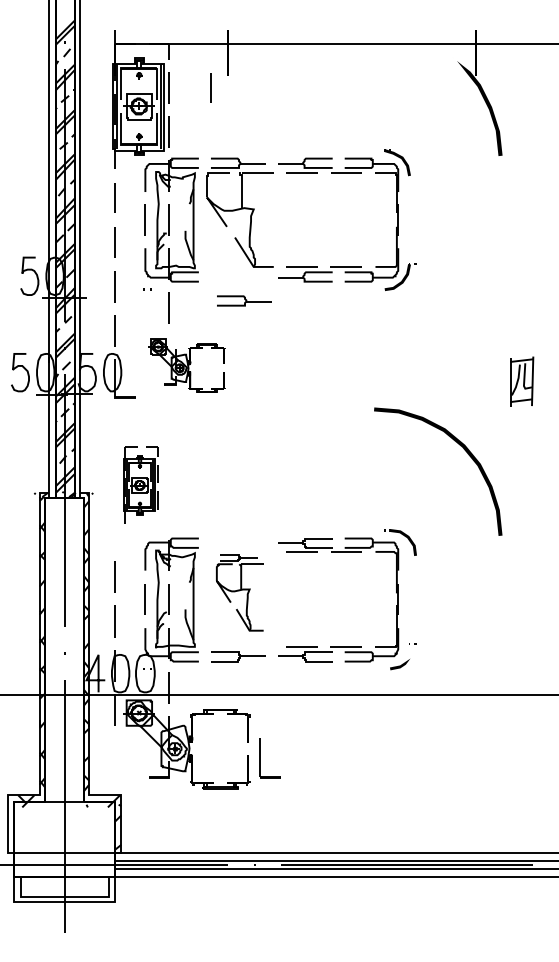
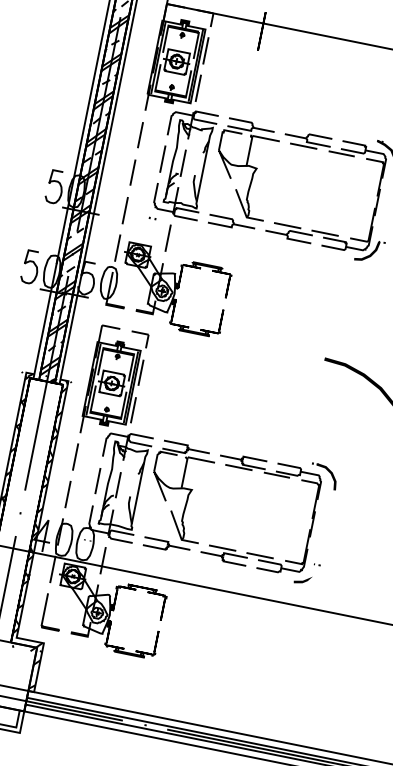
line: (210, 87) -> (240, 57), removed
part: (244, 300) -> (232, 222), moved
part: (186, 365) -> (172, 289), size x1.67
part: (140, 484) -> (113, 382), size x1.67
part: (239, 592) -> (178, 491), size x1.43
part: (260, 758) -> (45, 611), moved

